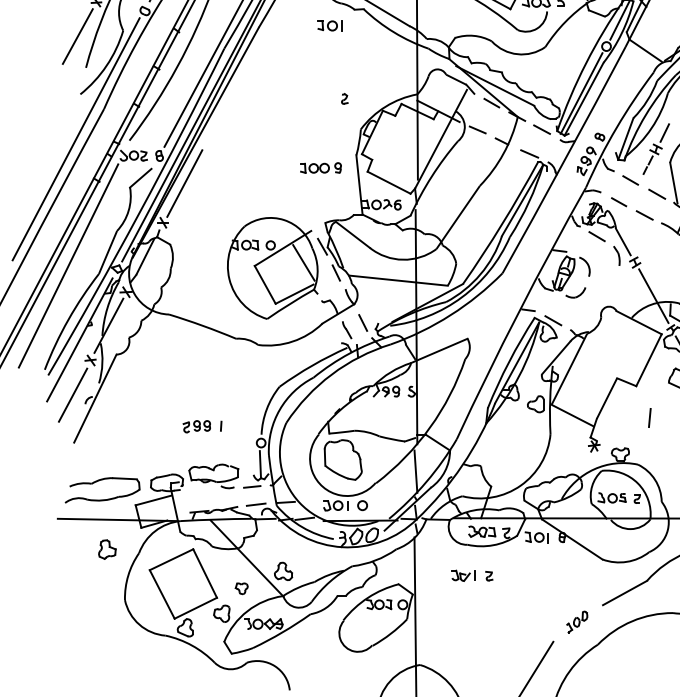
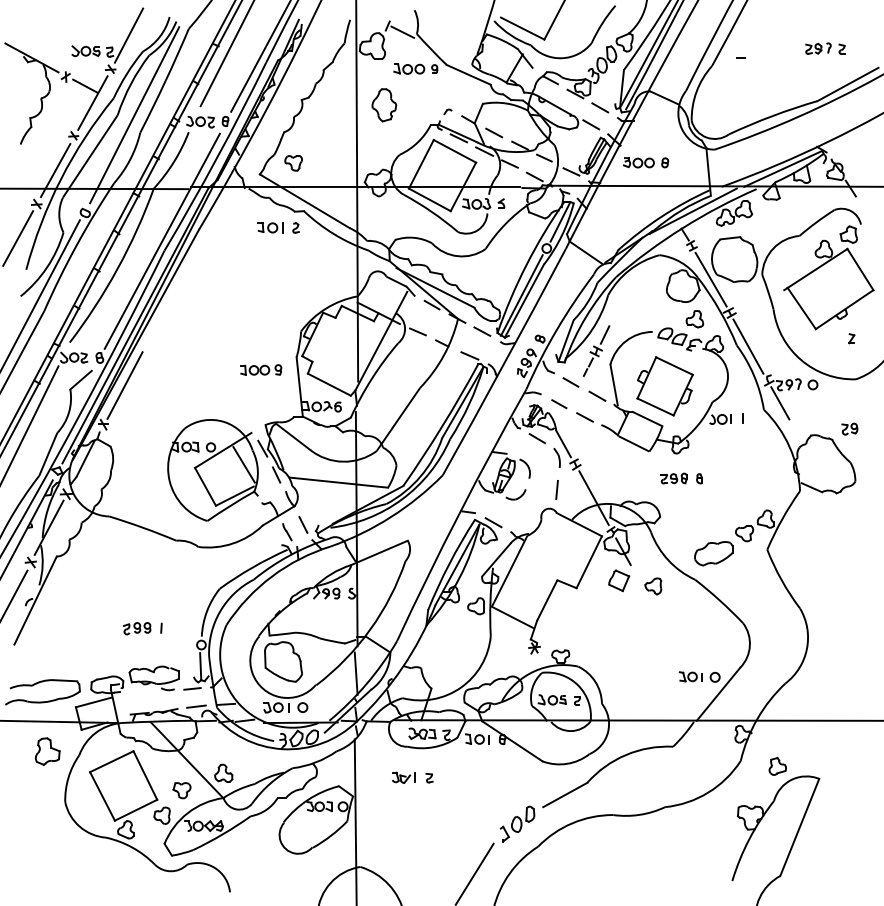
part: (344, 98) -> (295, 227), moved
line: (649, 417) -> (556, 489), moved
part: (107, 549) -> (47, 751), size x1.43
part: (241, 588) -> (181, 790), size x1.43
part: (577, 621) -> (517, 823), size x1.67

